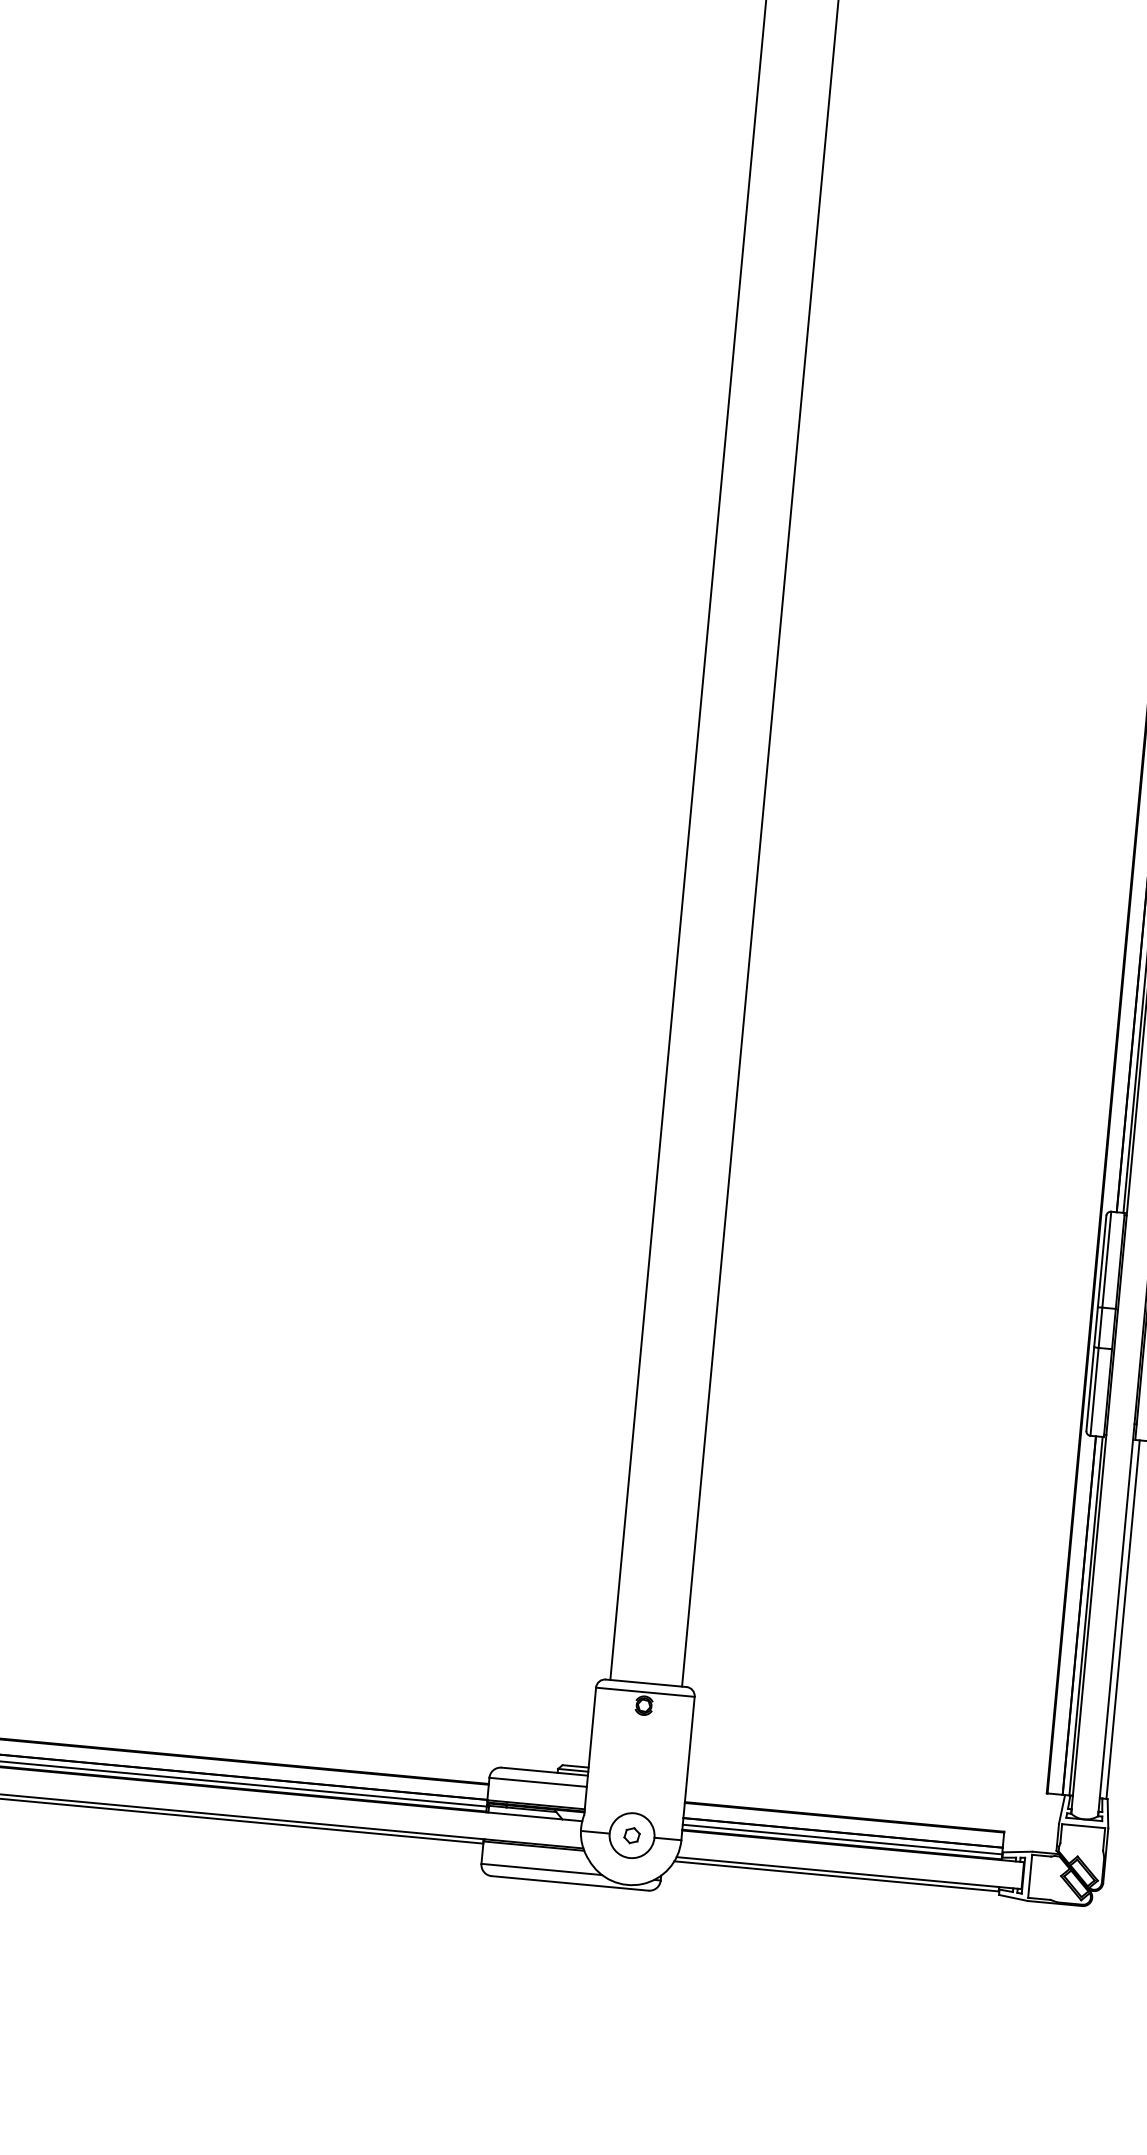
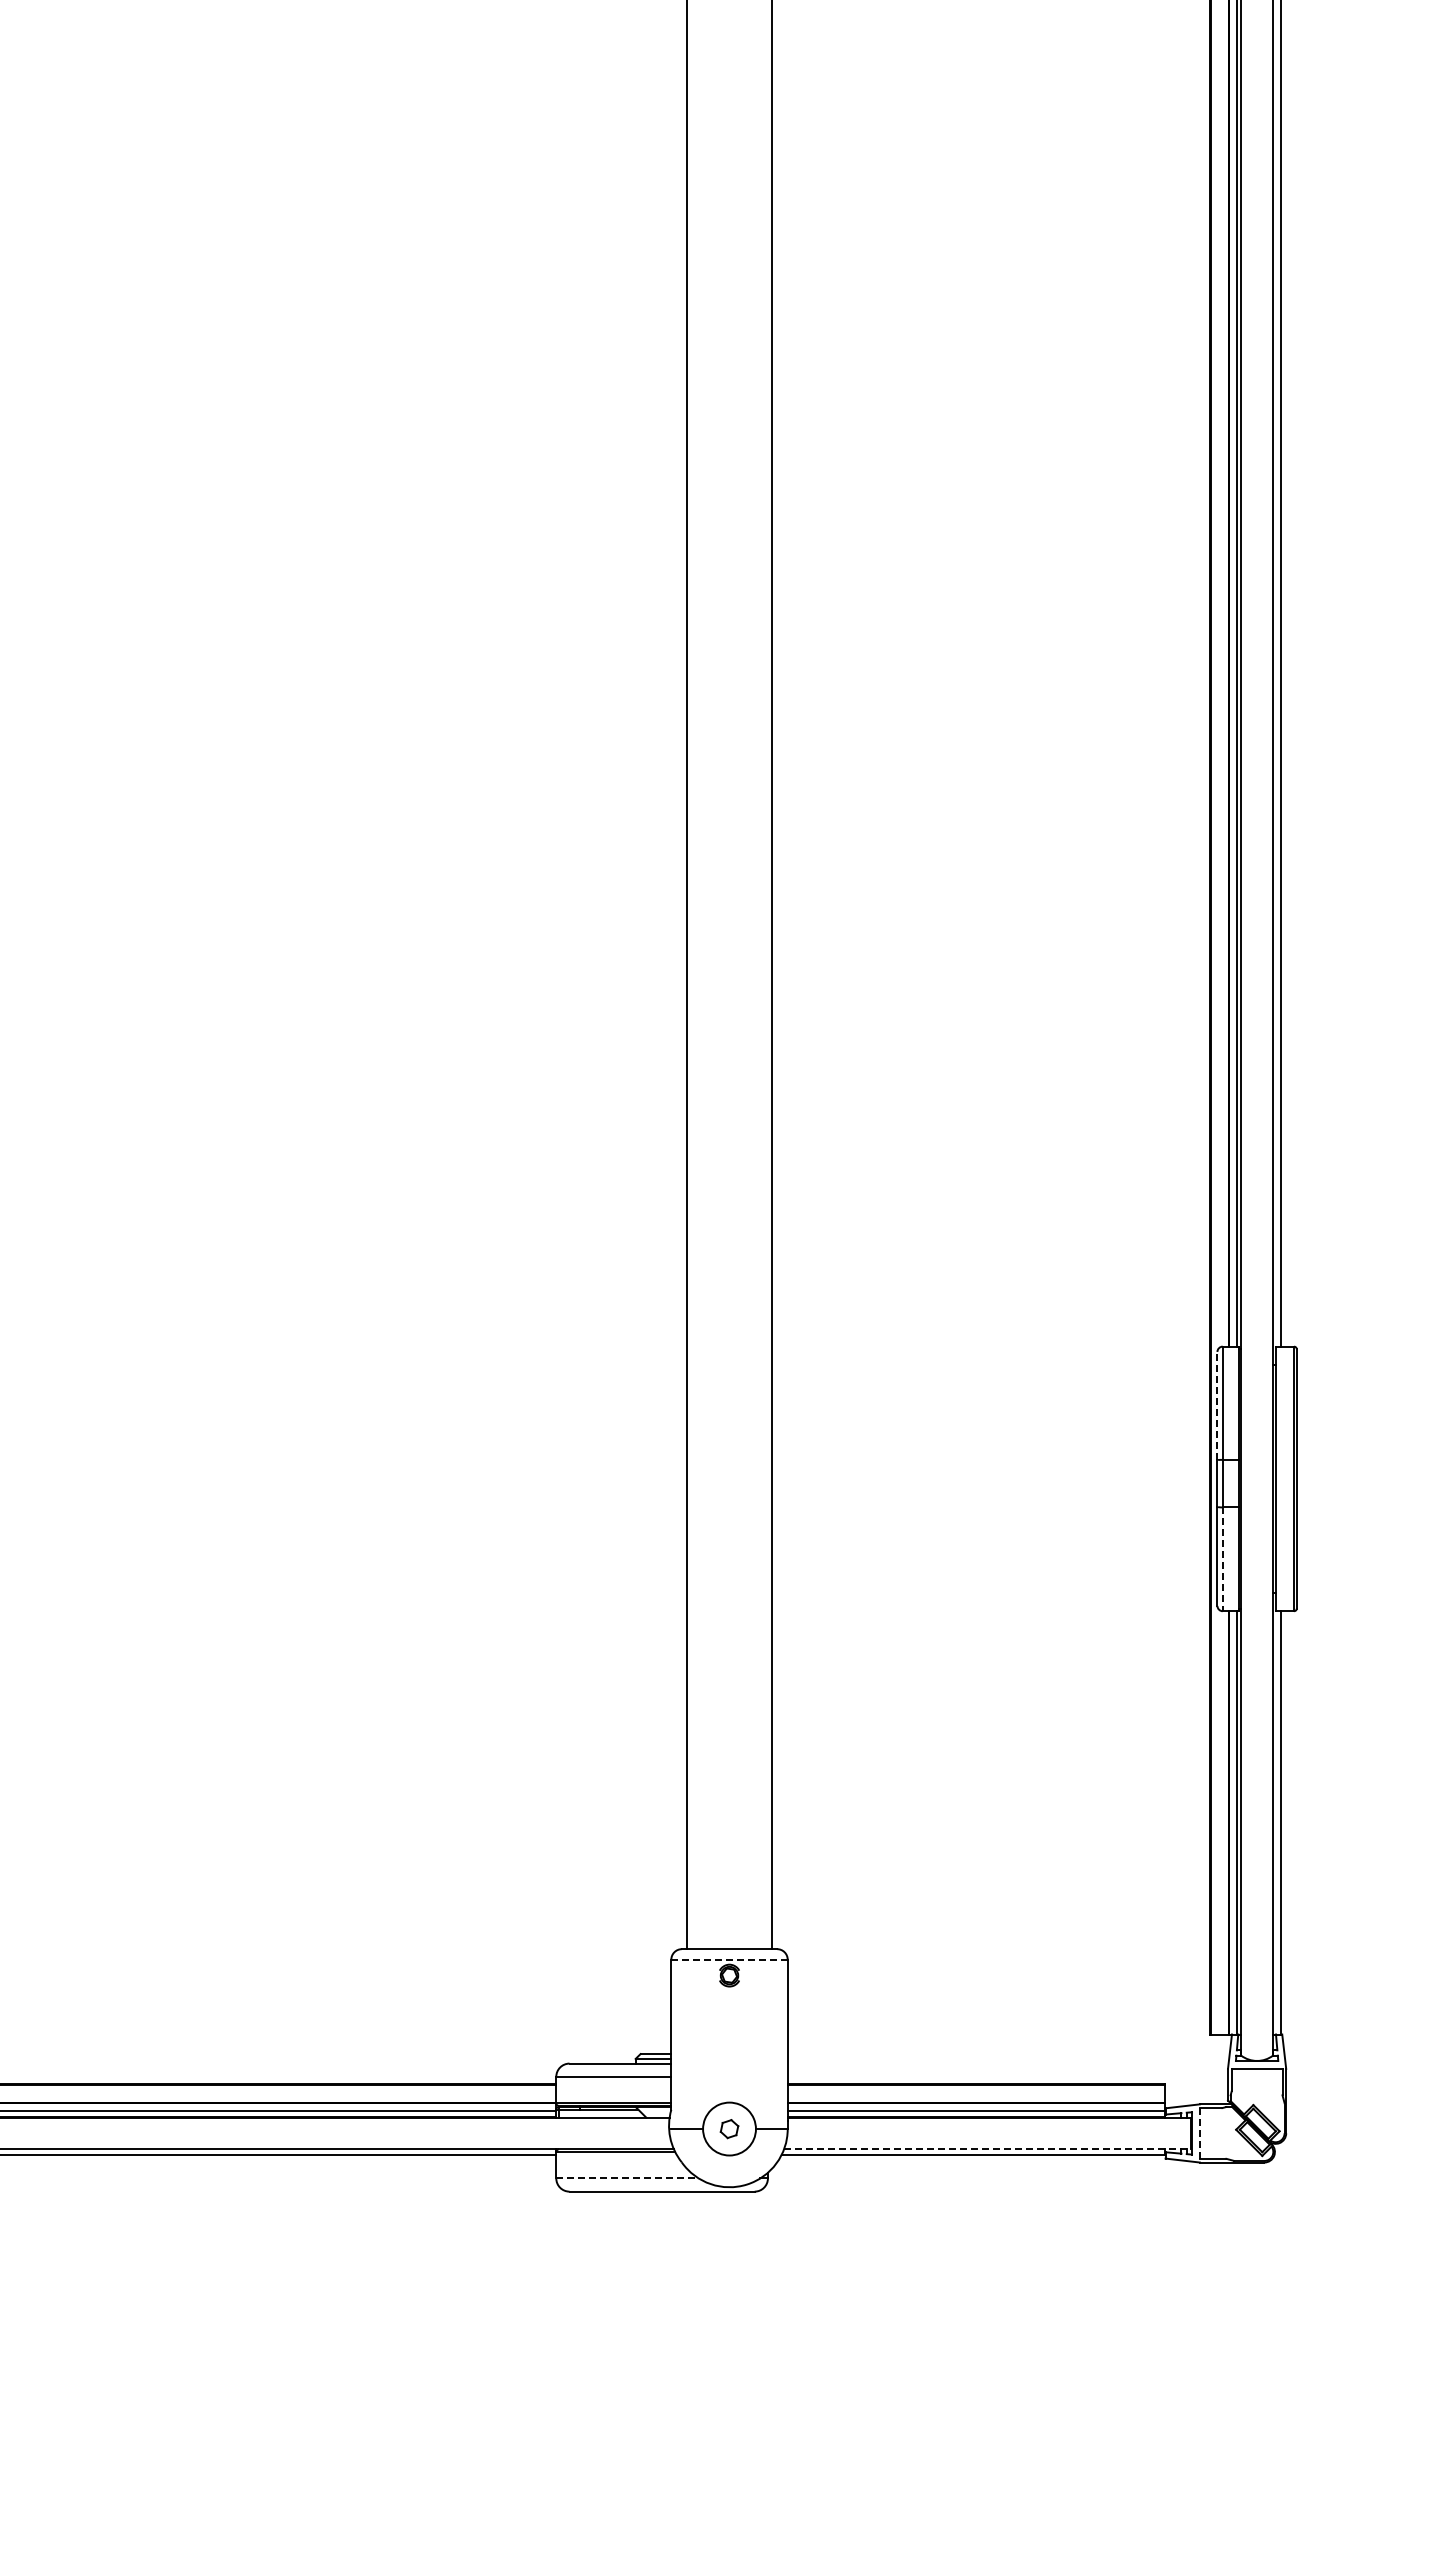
line: (1102, 1261) -> (1217, 1405), solid -> dashed
line: (1094, 1392) -> (1222, 1559), solid -> dashed
line: (646, 1692) -> (730, 1959), solid -> dashed
line: (541, 1869) -> (627, 2178), solid -> dashed
line: (848, 1873) -> (987, 2149), solid -> dashed
line: (1029, 1875) -> (1199, 2132), solid -> dashed

